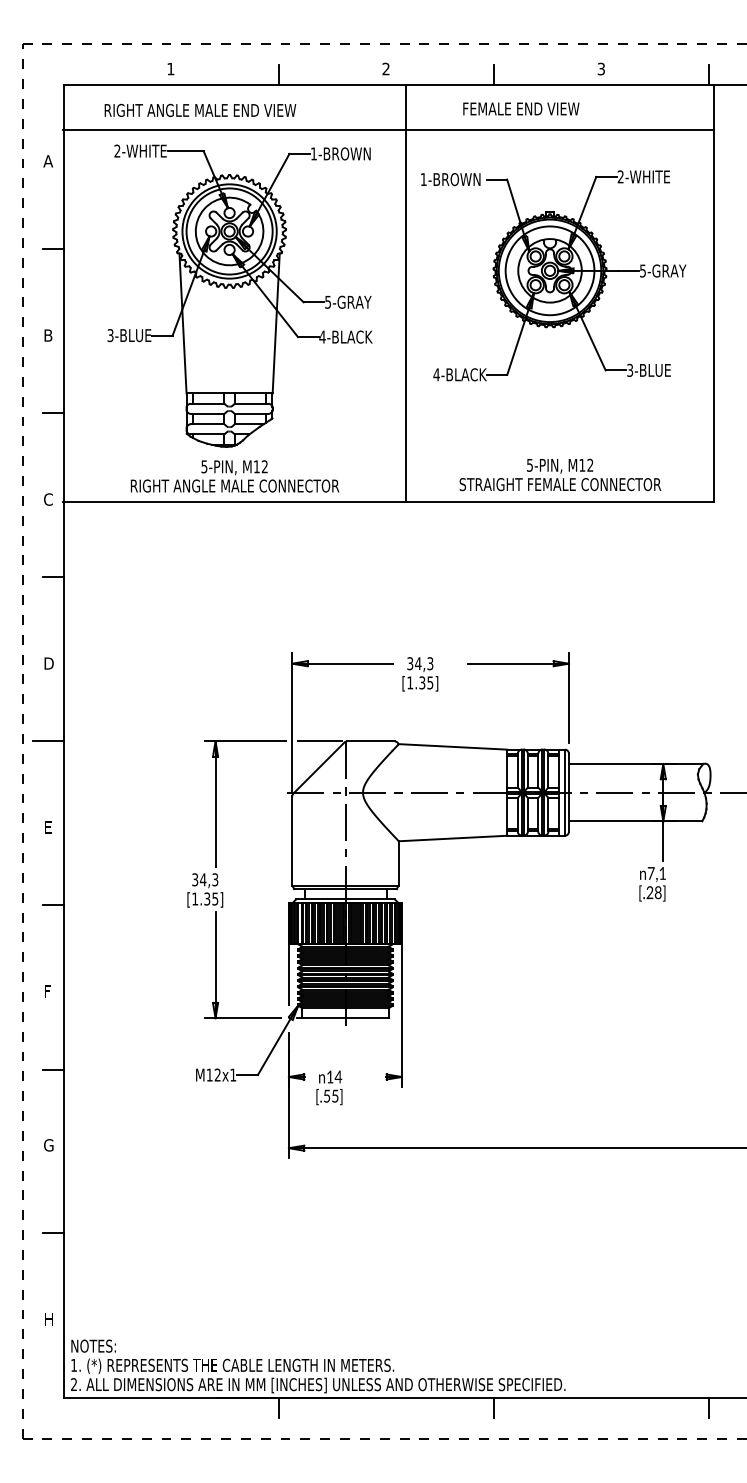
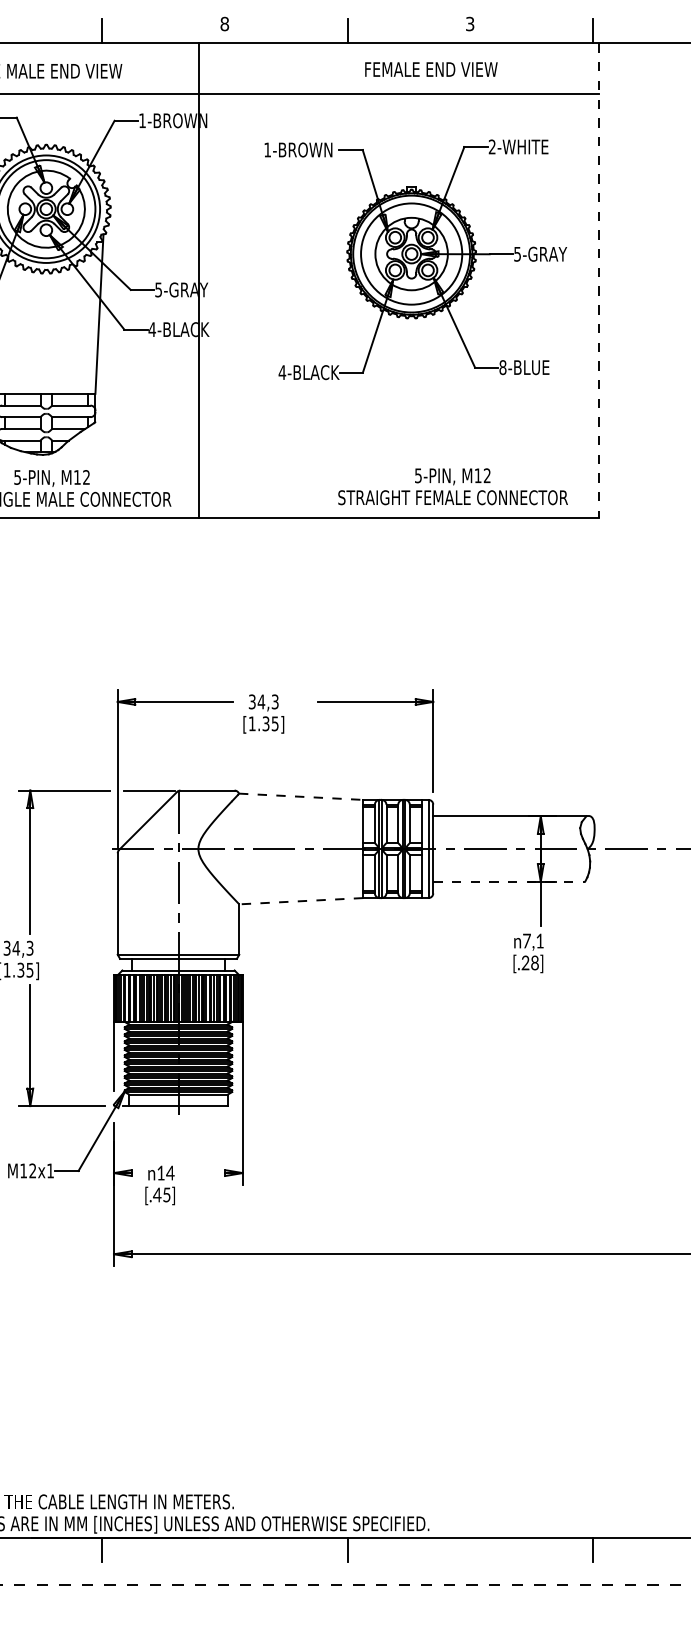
text: (385, 68) -> (224, 23), 2 -> 8
text: (521, 108) -> (431, 69), moved
line: (406, 294) -> (198, 281), moved
line: (714, 294) -> (599, 281), solid -> dashed
text: (630, 370) -> (503, 367), 3-BLUE -> 8-BLUE
text: (560, 474) -> (453, 486), moved
line: (453, 746) -> (301, 796), solid -> dashed
line: (635, 821) -> (509, 881), solid -> dashed
line: (452, 838) -> (300, 901), solid -> dashed
text: (326, 1095) -> (156, 1194), [.55] -> [.45]

